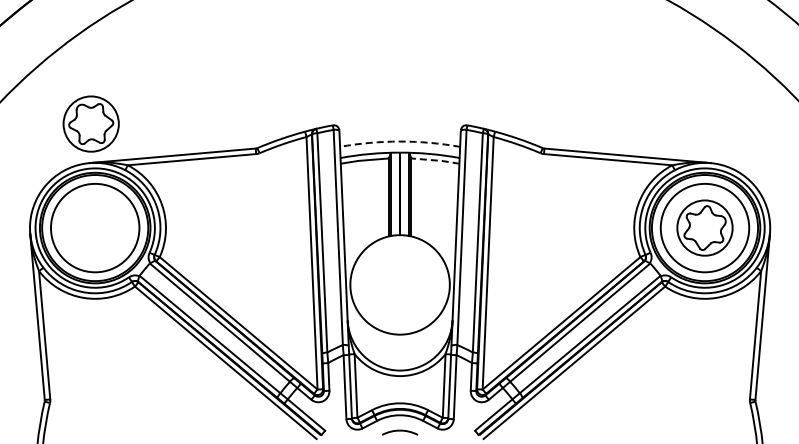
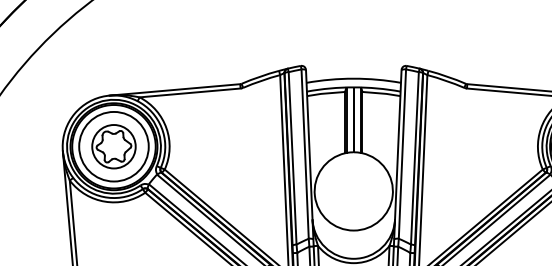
part: (90, 123) -> (113, 146), moved
arc: (400, 141) -> (354, 78), dashed -> solid
line: (435, 160) -> (381, 93), dashed -> solid

